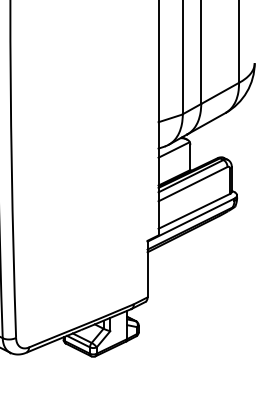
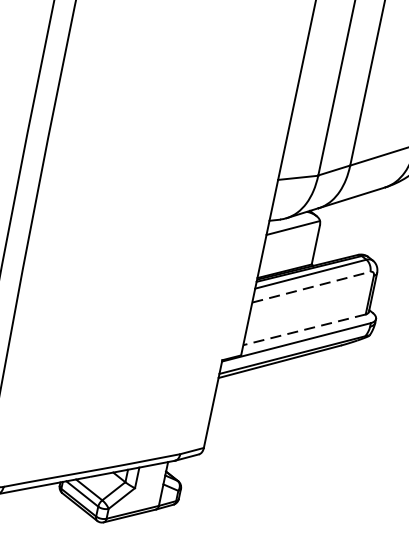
line: (193, 184) -> (311, 287), solid -> dashed
line: (194, 211) -> (304, 330), solid -> dashed

